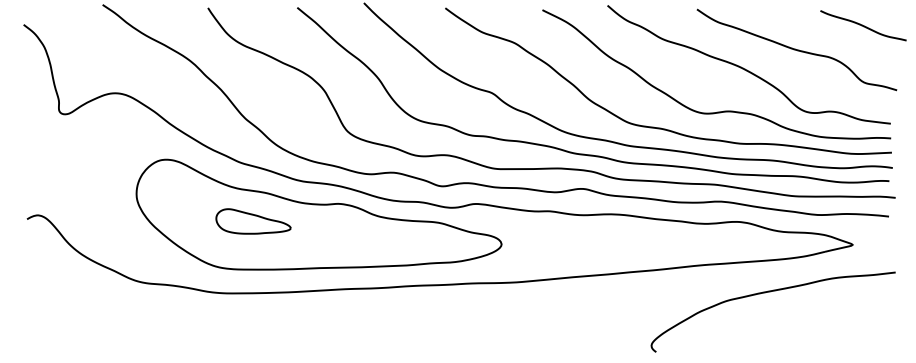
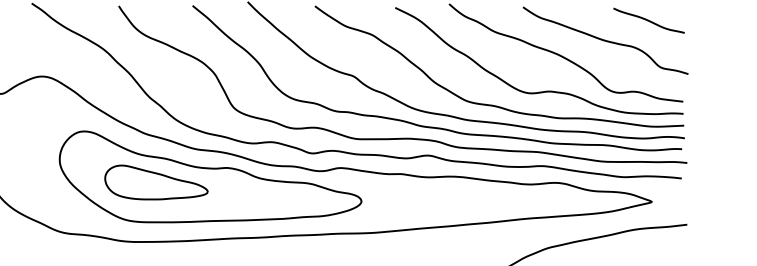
curve: (863, 25) -> (649, 20), moved
part: (253, 221) -> (156, 182), size x1.67

